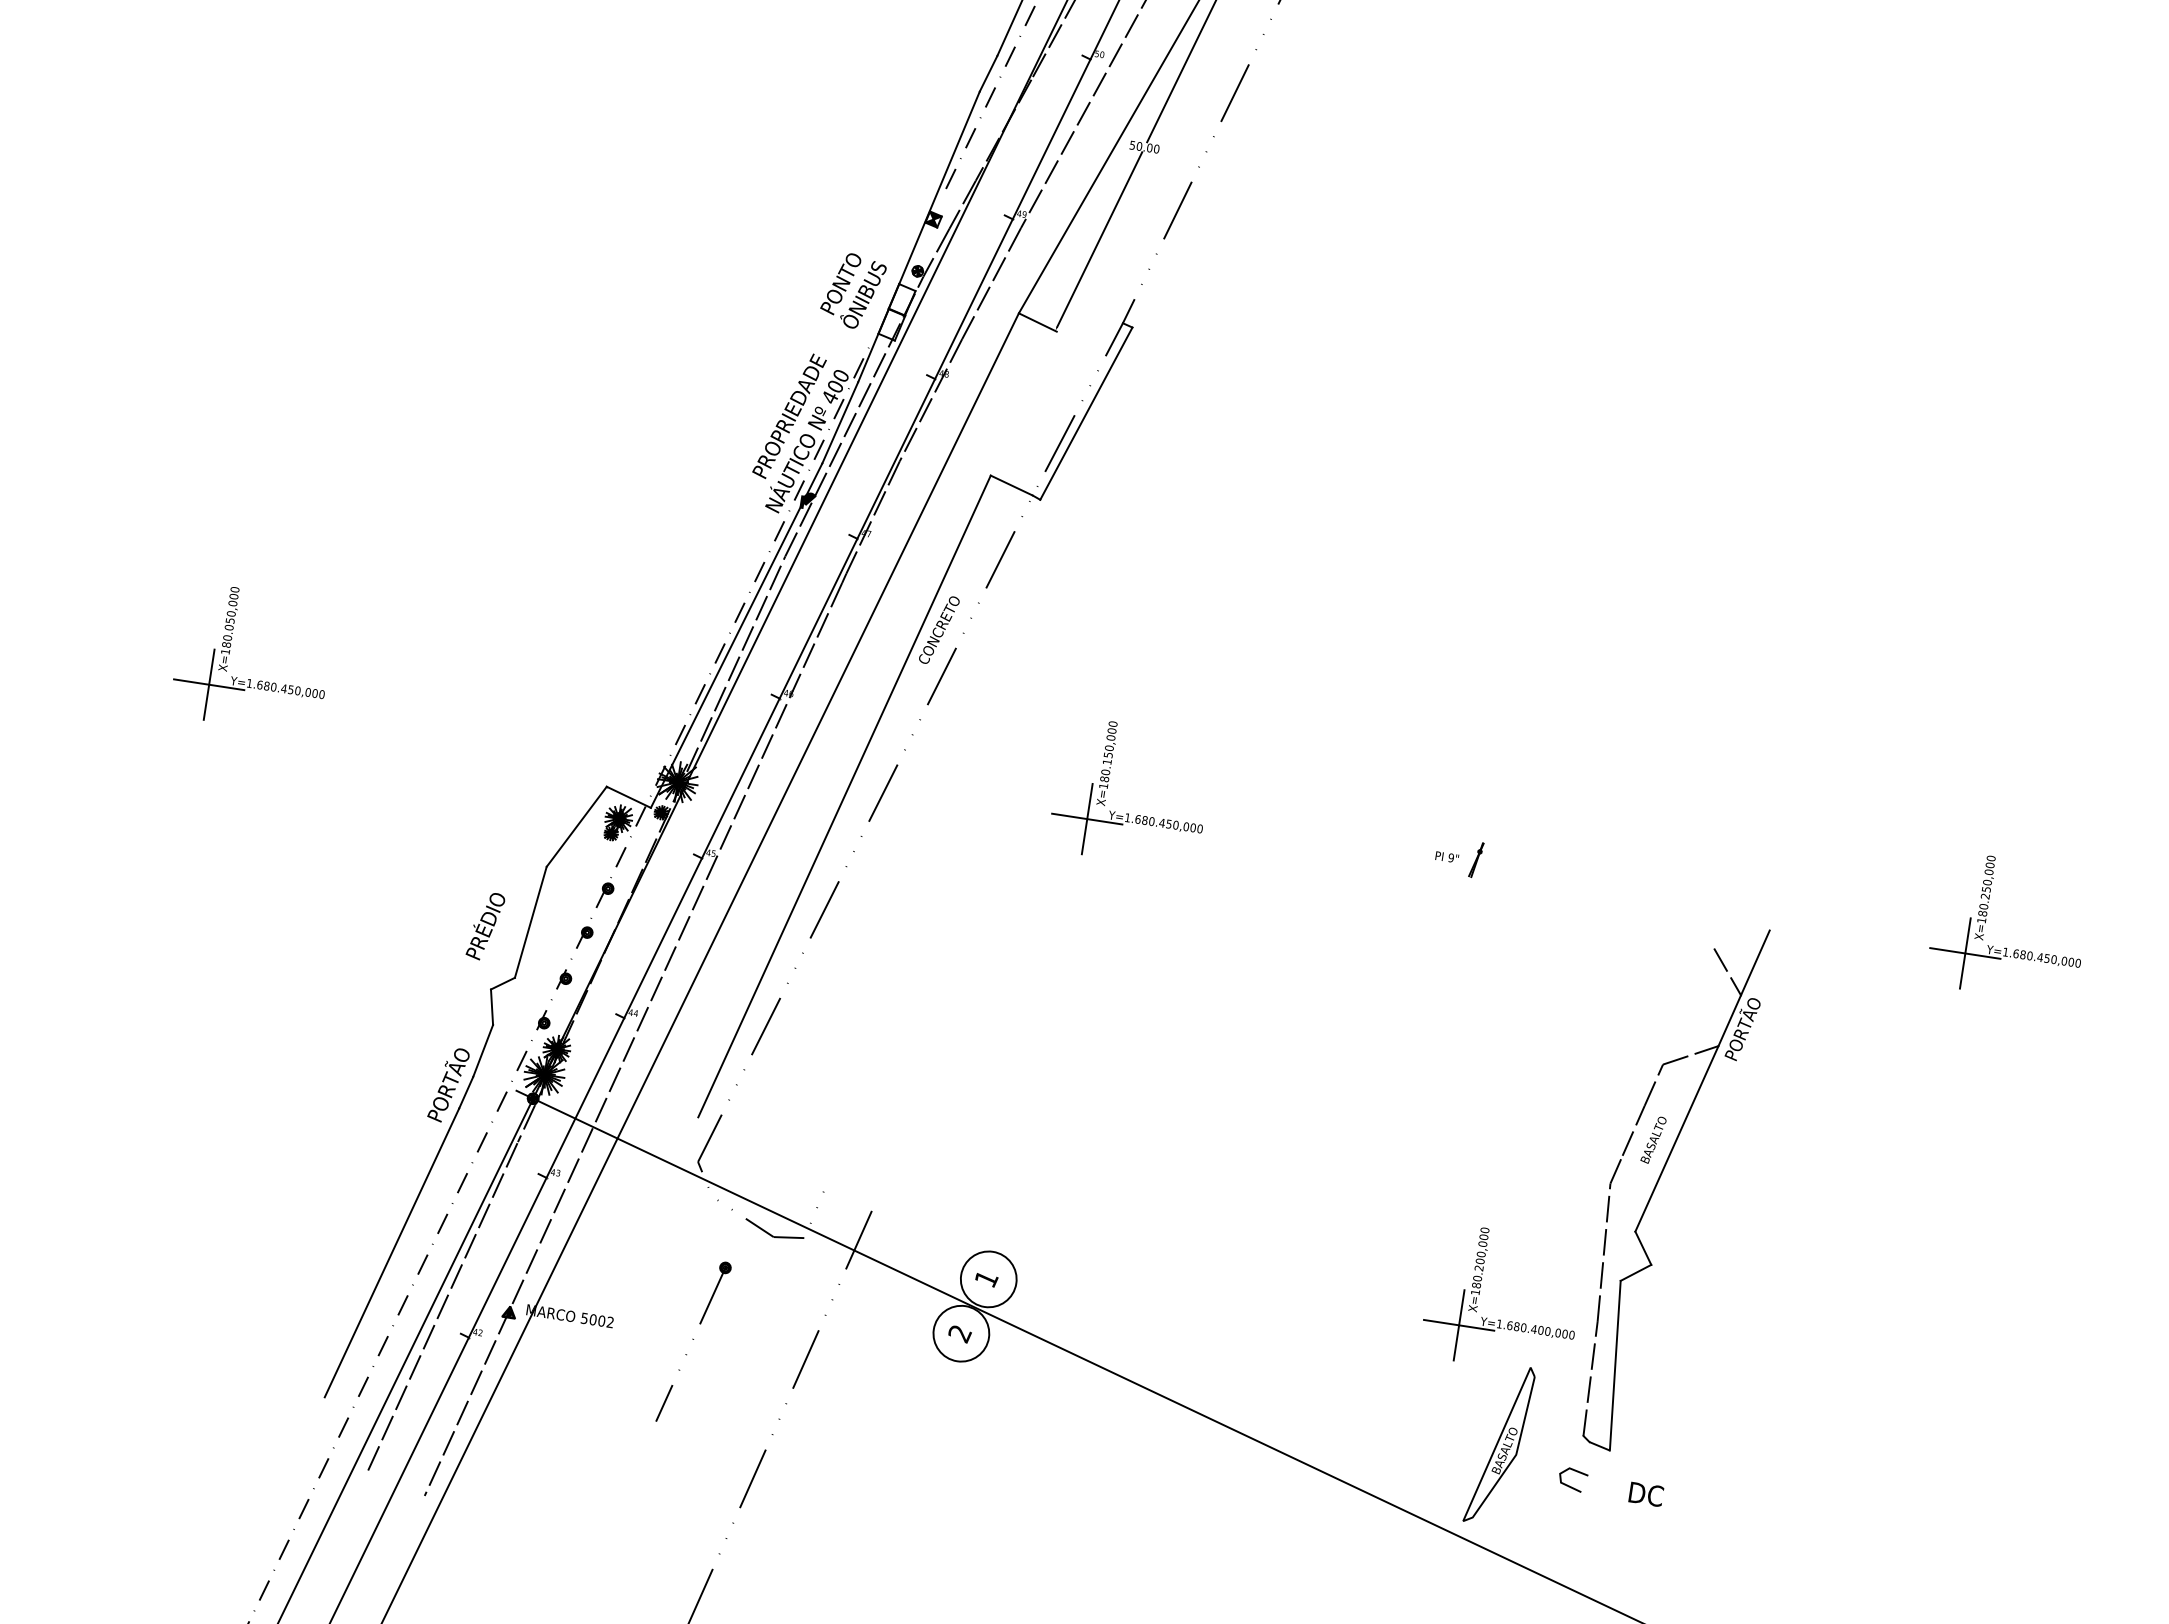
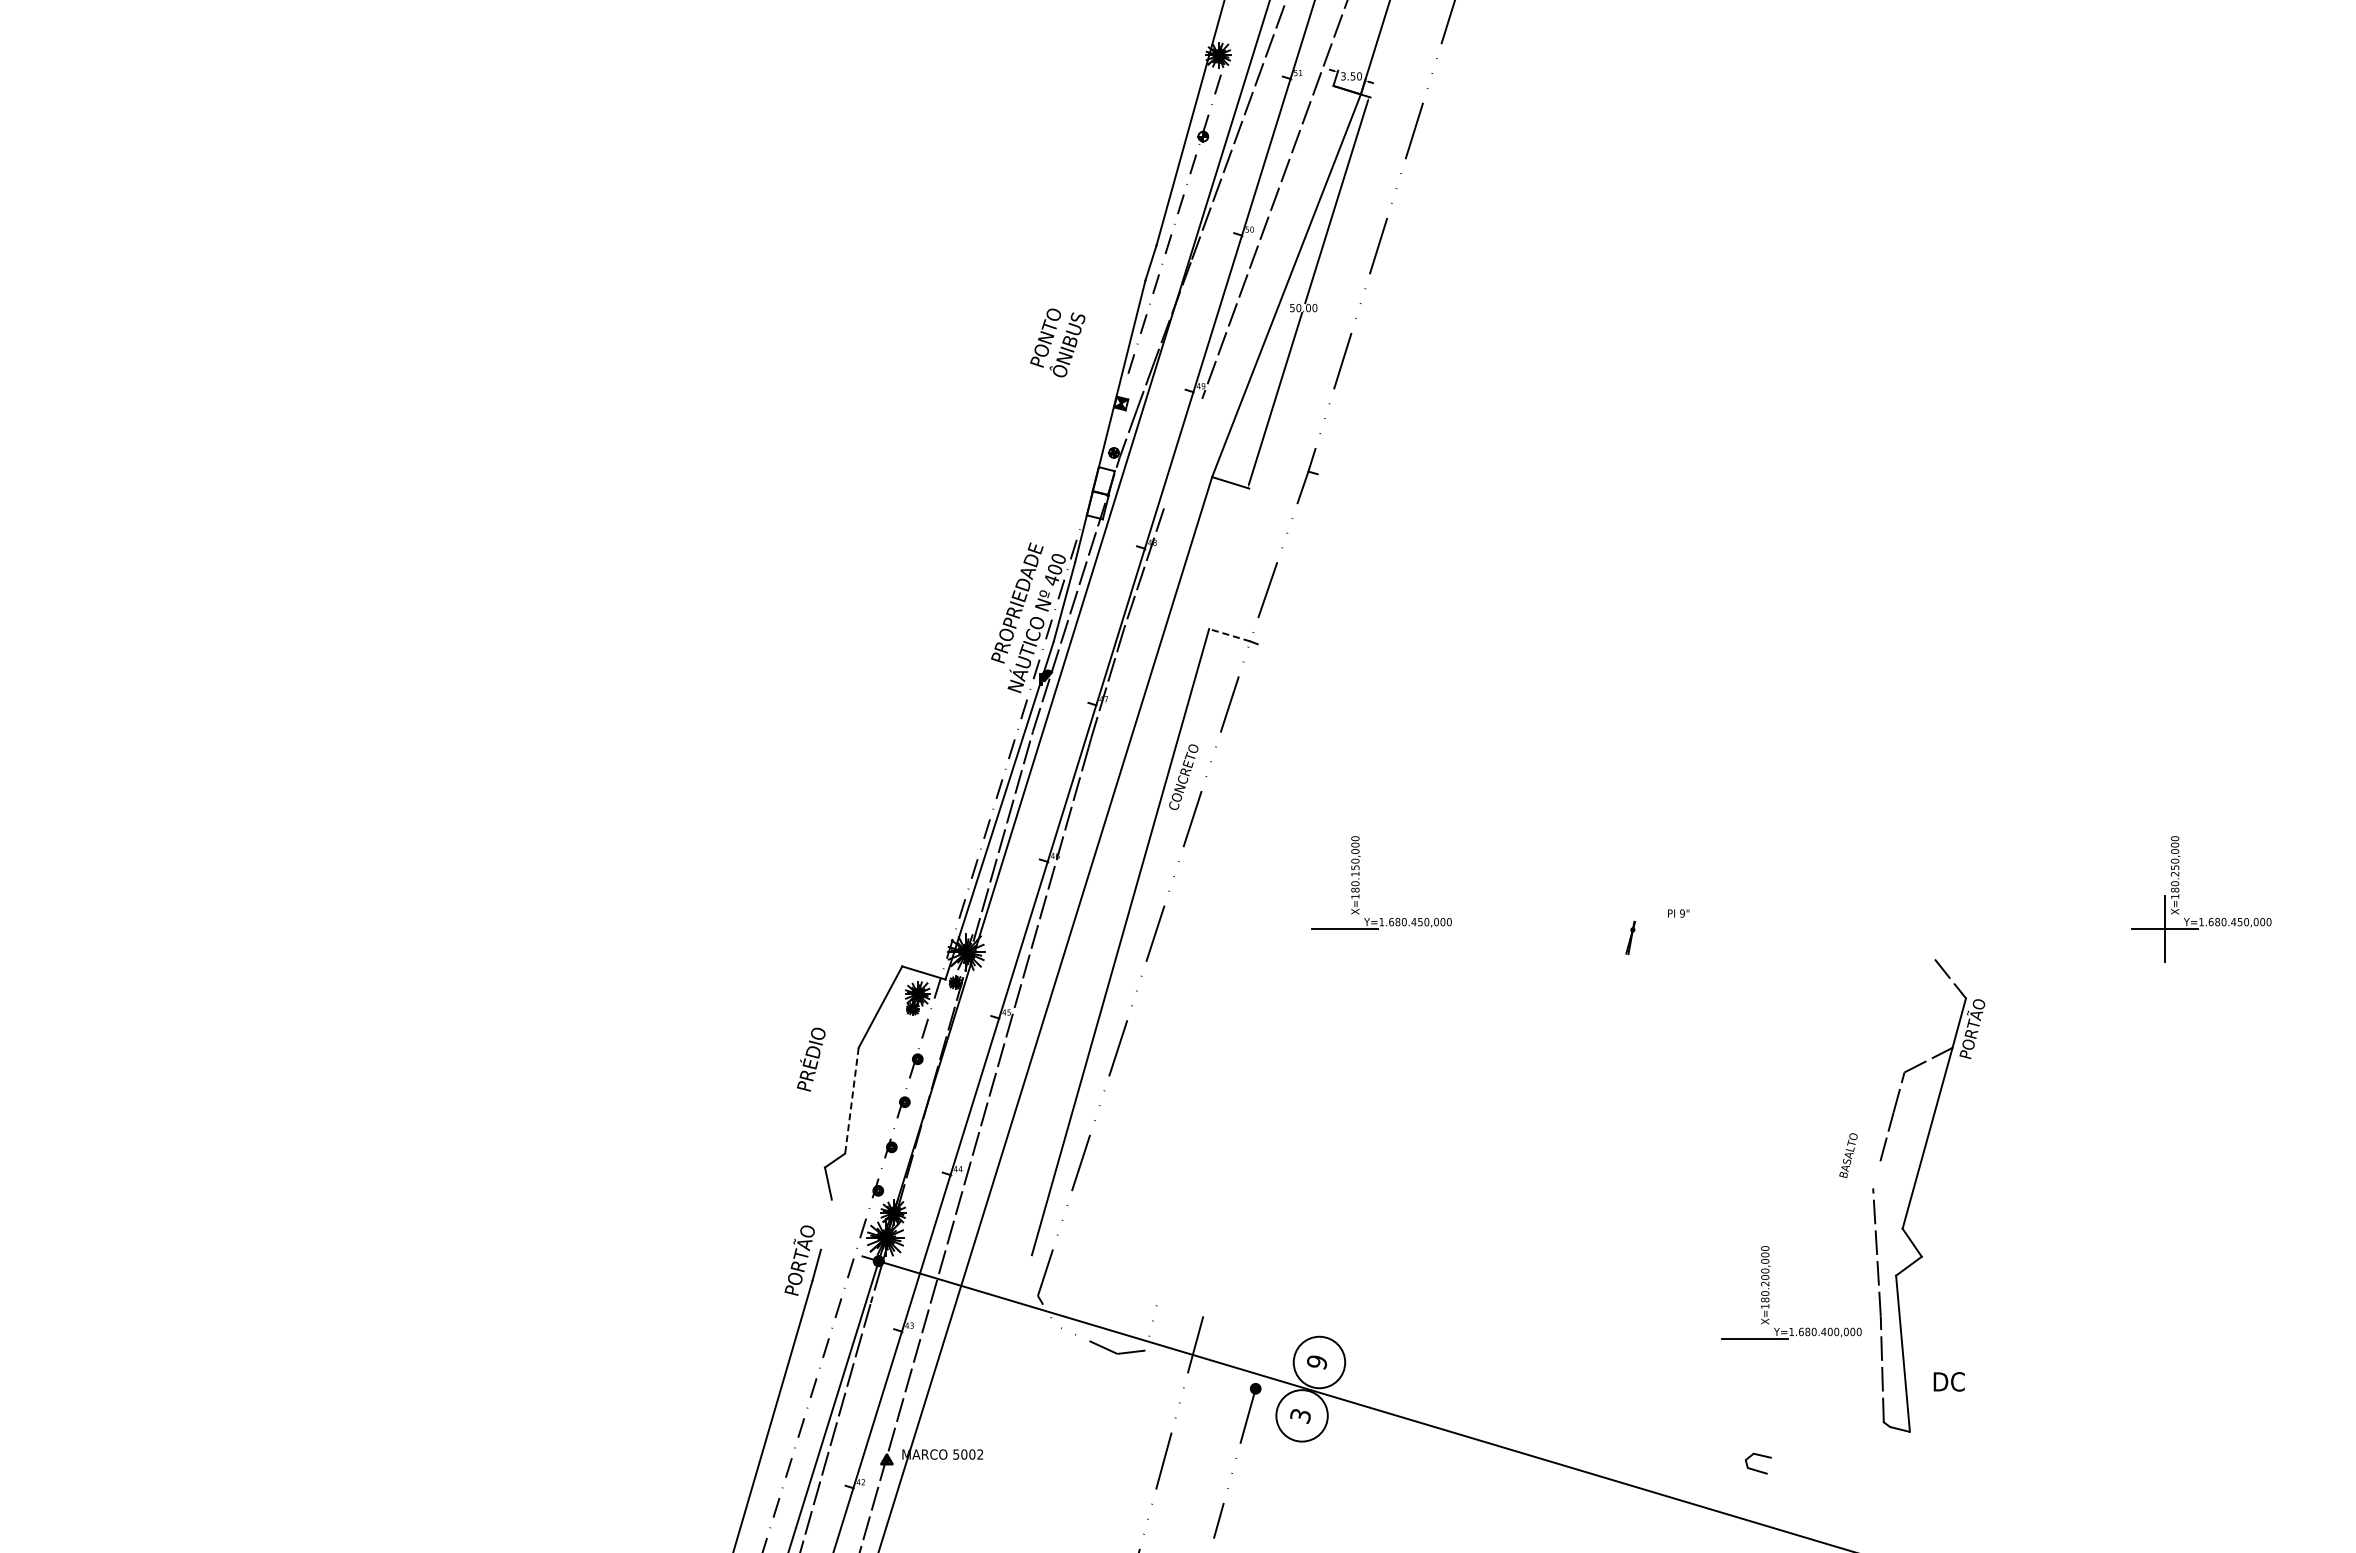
line: (992, 283) -> (1183, 453), removed
text: (852, 290) -> (1057, 342), moved
line: (1086, 413) -> (1287, 559), removed
line: (1011, 485) -> (1229, 635), solid -> dashed
part: (250, 679) -> (562, 918), removed
line: (1087, 818) -> (1345, 928), removed
part: (1476, 859) -> (1630, 937), moved
line: (530, 923) -> (851, 1101), solid -> dashed
text: (485, 926) -> (811, 1059), moved
line: (1755, 962) -> (1974, 966), removed
line: (482, 1050) -> (825, 1224), removed
text: (1653, 1139) -> (1848, 1155), moved
line: (1616, 1169) -> (1876, 1174), removed
text: (986, 1279) -> (1317, 1362), 1 -> 9
line: (1458, 1324) -> (1754, 1338), removed
text: (959, 1334) -> (1300, 1416), 2 -> 3
part: (694, 1341) -> (1237, 1460), moved
part: (1499, 1444) -> (1808, 1441), removed
line: (1571, 1485) -> (1757, 1469), moved
text: (1645, 1493) -> (1948, 1381), moved

